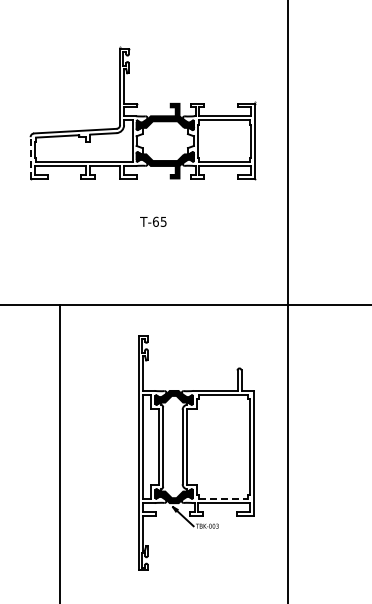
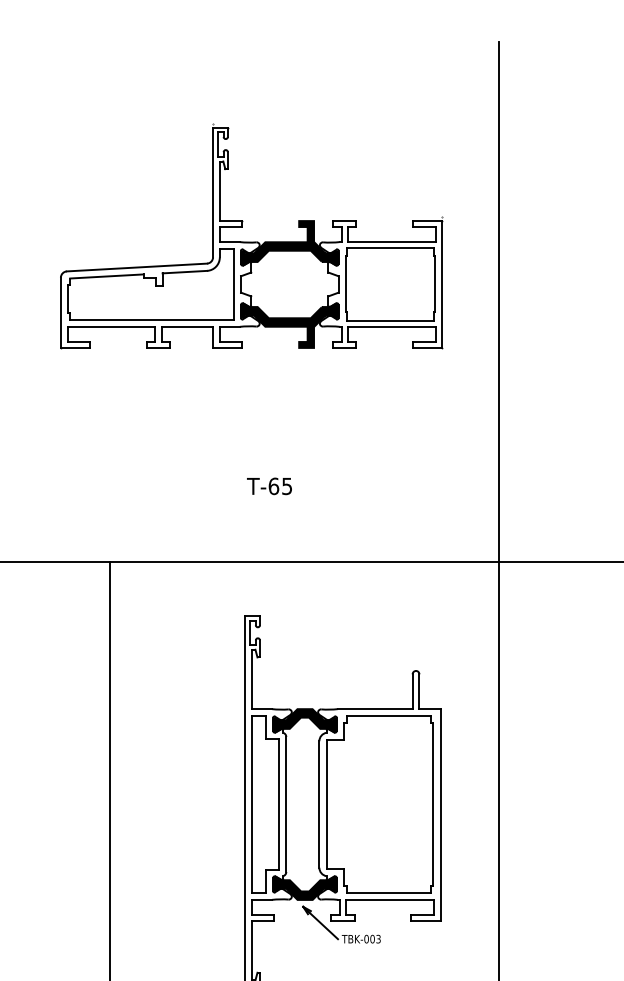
line: (30, 157) -> (60, 312), dashed -> solid
text: (153, 221) -> (269, 485), moved
line: (223, 498) -> (388, 892), dashed -> solid

